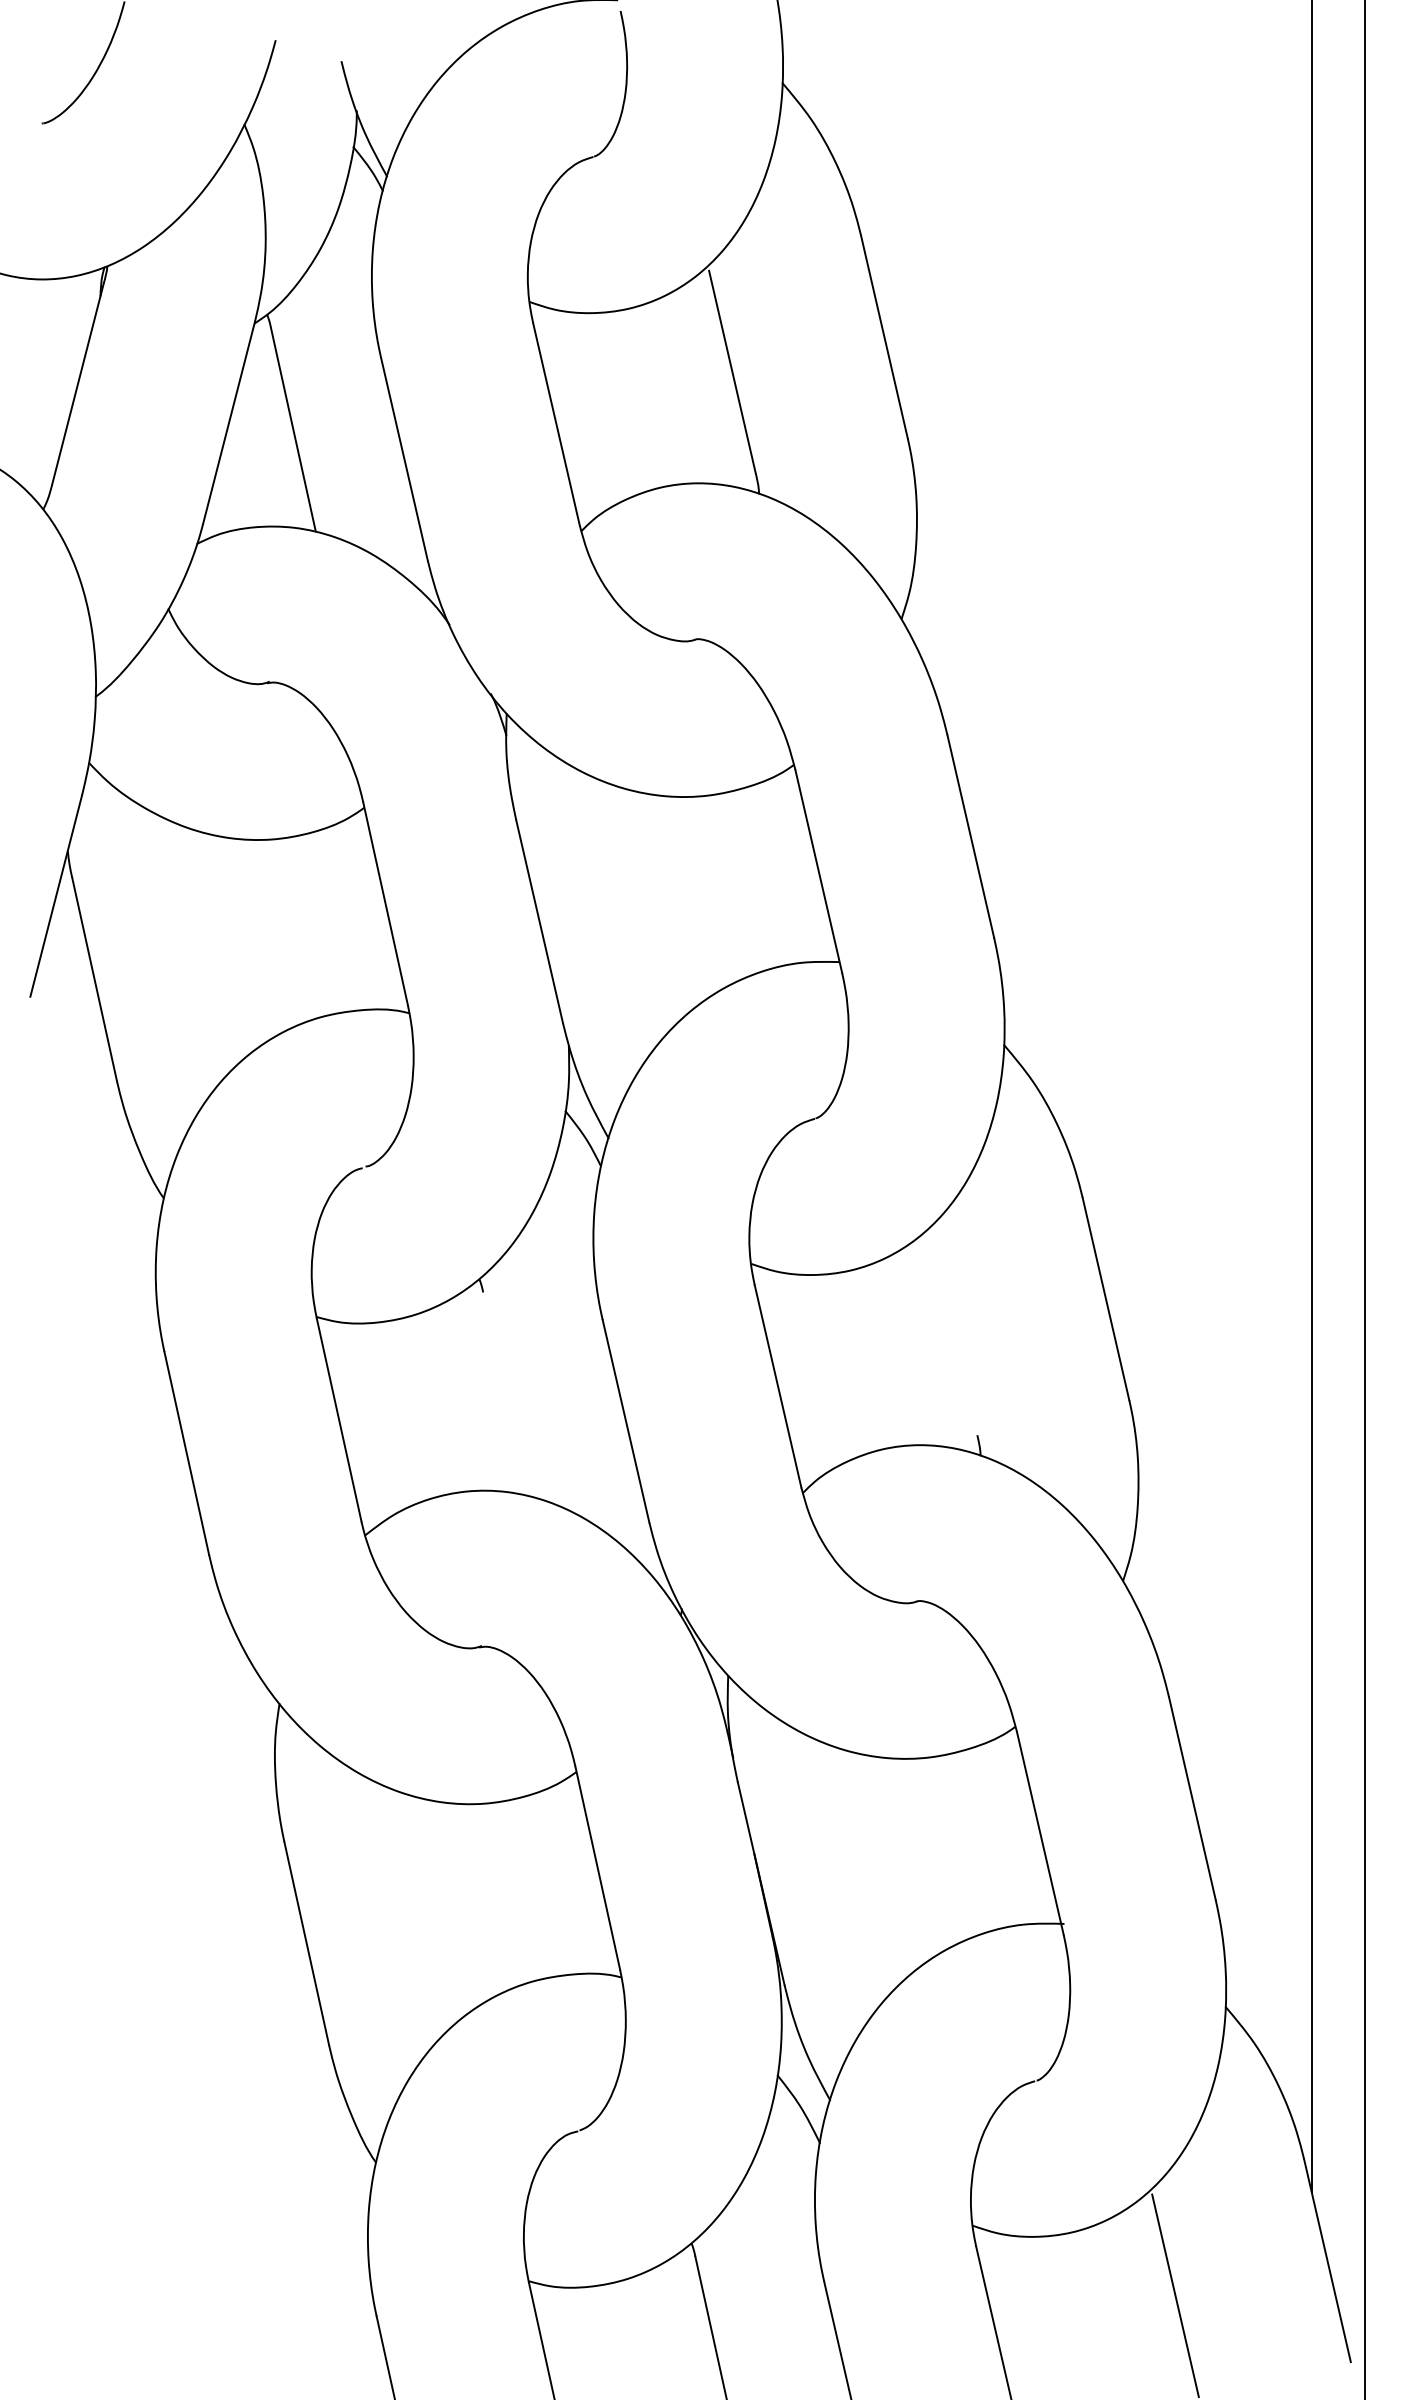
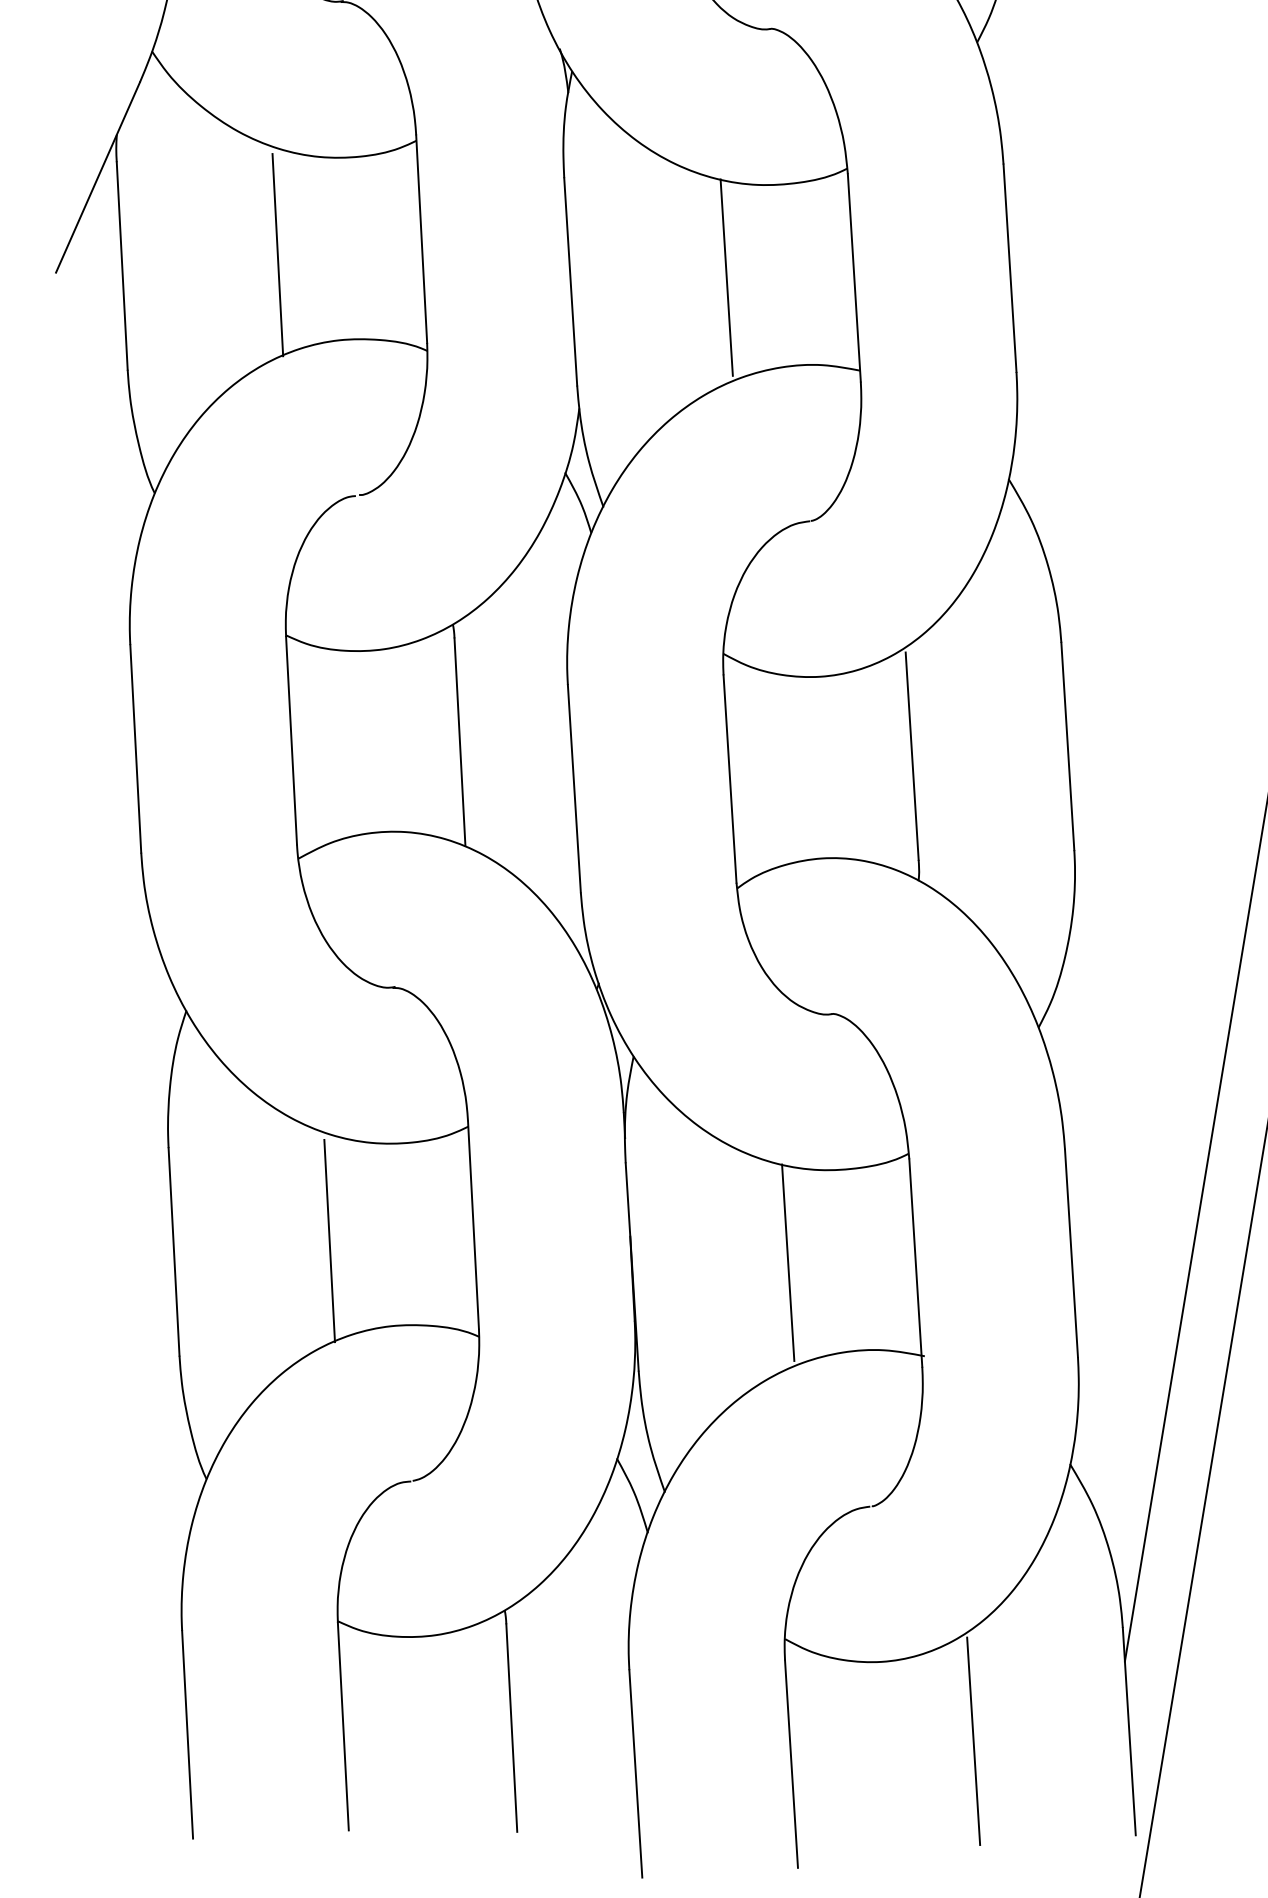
line: (692, 892) -> (726, 277), added
line: (246, 943) -> (277, 255), added
line: (953, 1333) -> (911, 755), added
line: (505, 1393) -> (459, 741), added
line: (914, 1853) -> (788, 1262), added
line: (458, 1907) -> (329, 1241), added

